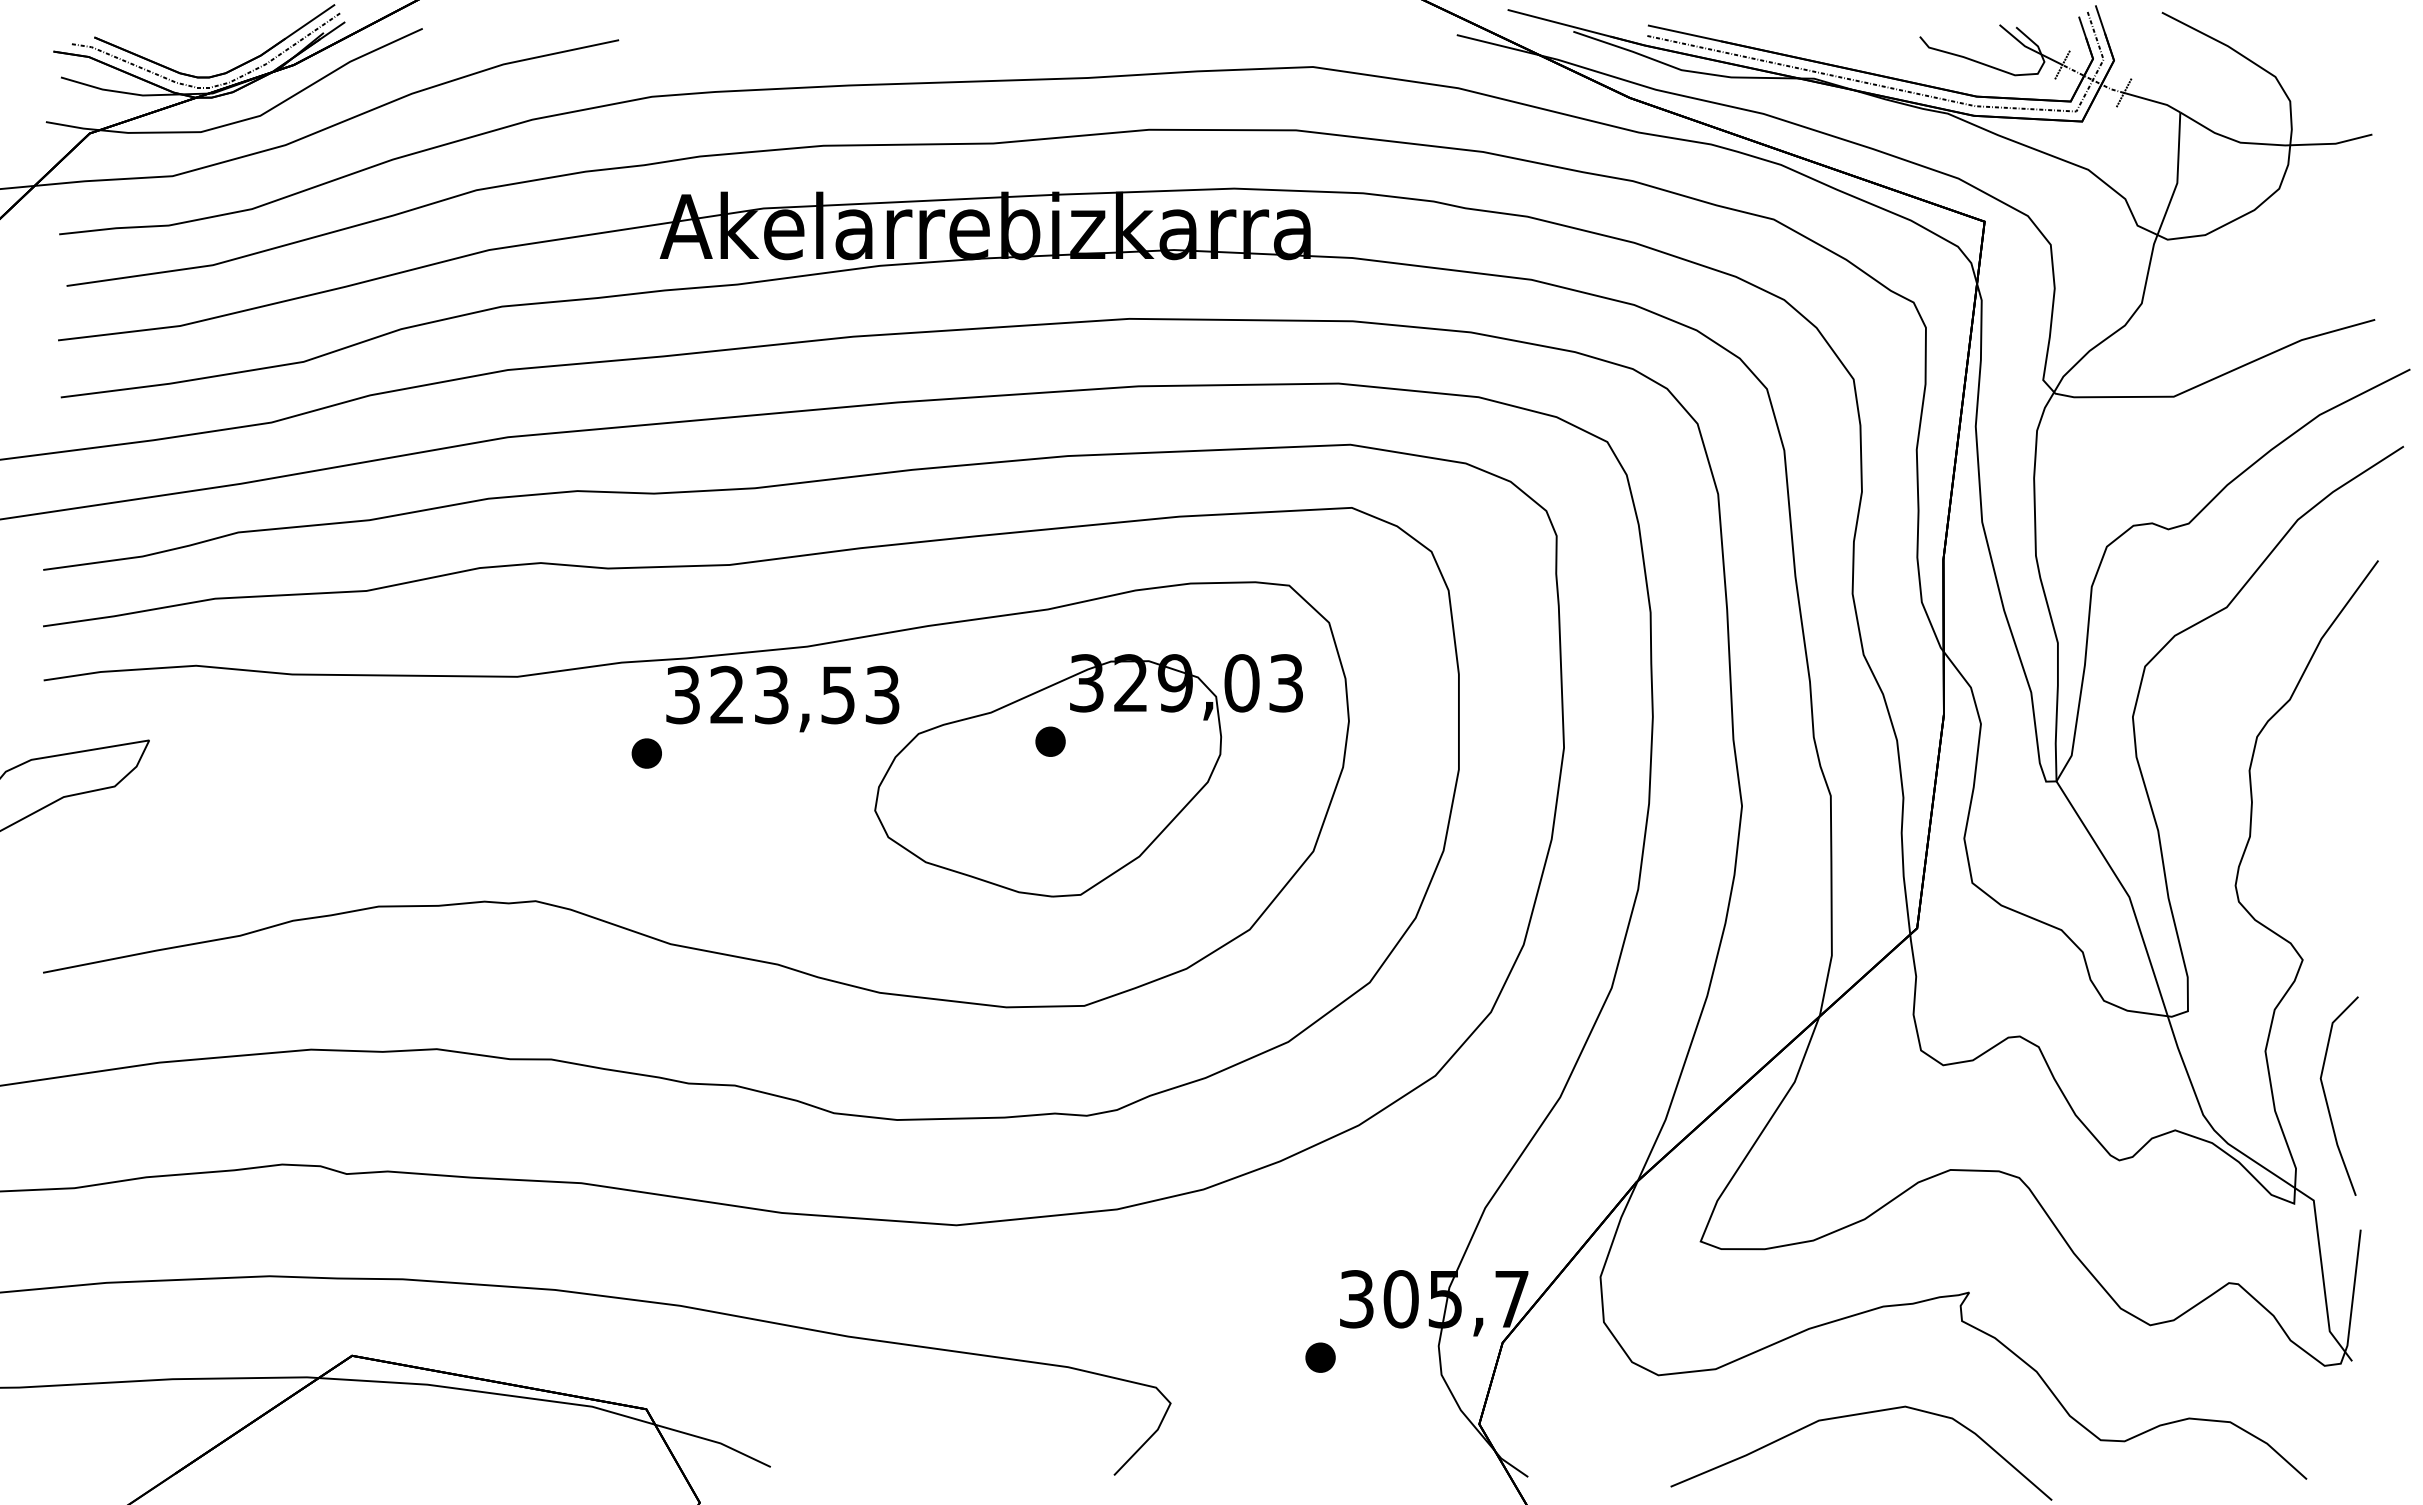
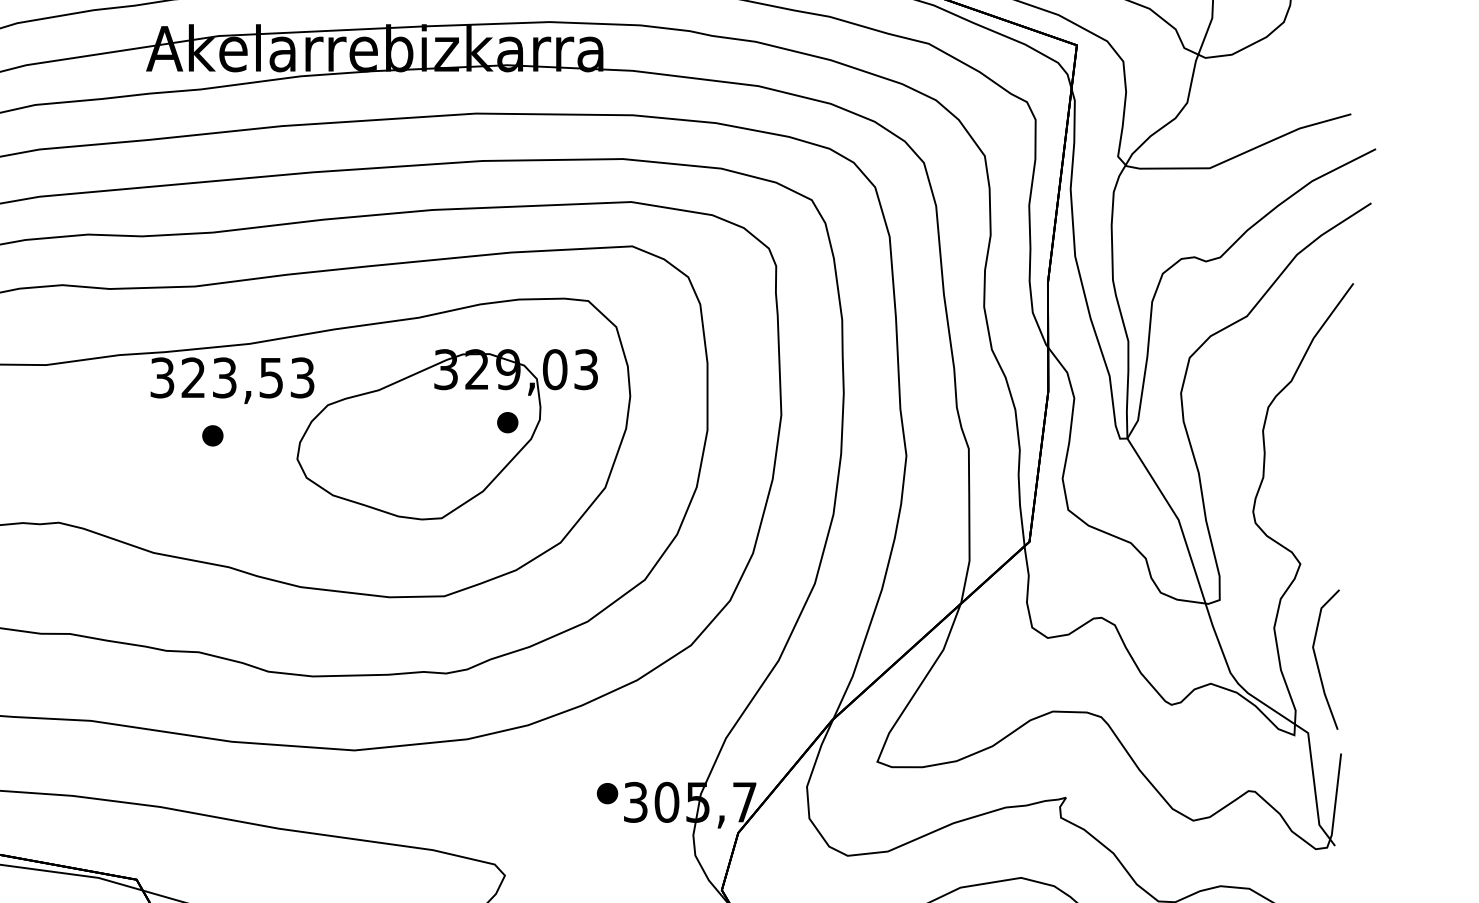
part: (1050, 741) -> (507, 422), moved
part: (646, 753) -> (212, 435), moved
part: (1320, 1357) -> (607, 793), moved

